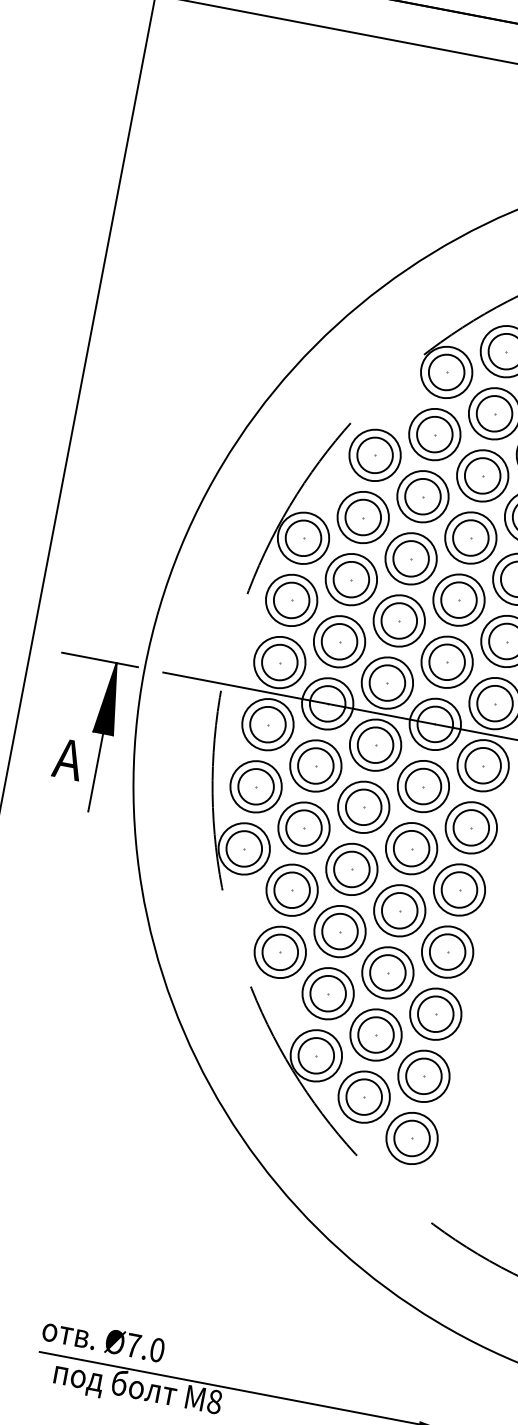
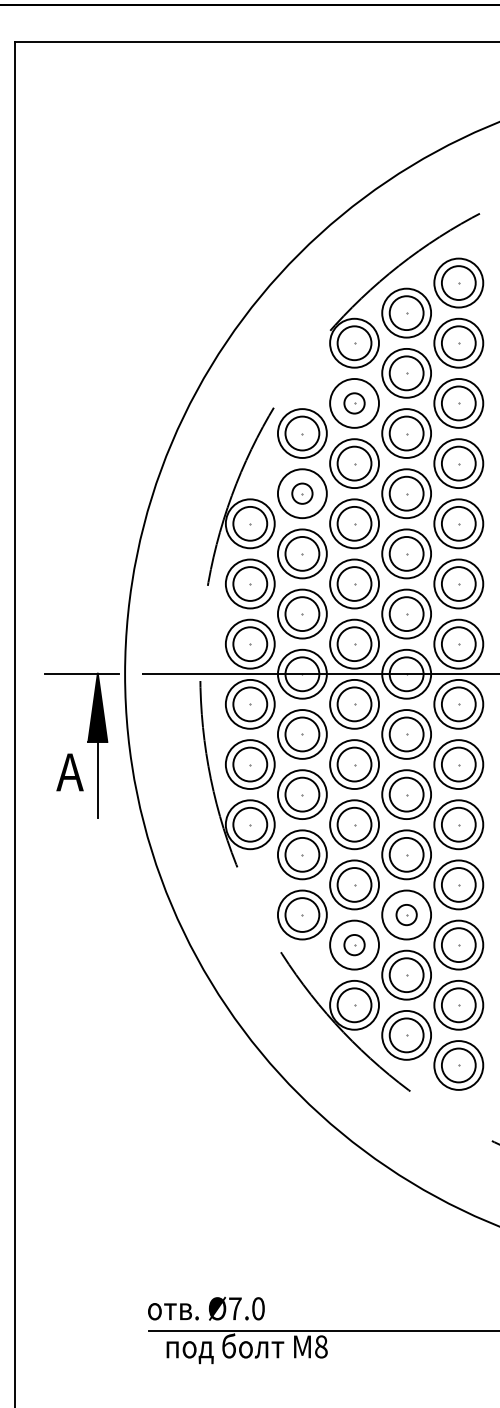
circle: (434, 434) -> (354, 403), size x0.6
circle: (363, 517) -> (302, 493), size x0.6
circle: (387, 972) -> (406, 914), size x0.6
circle: (328, 994) -> (354, 945), size x0.6

